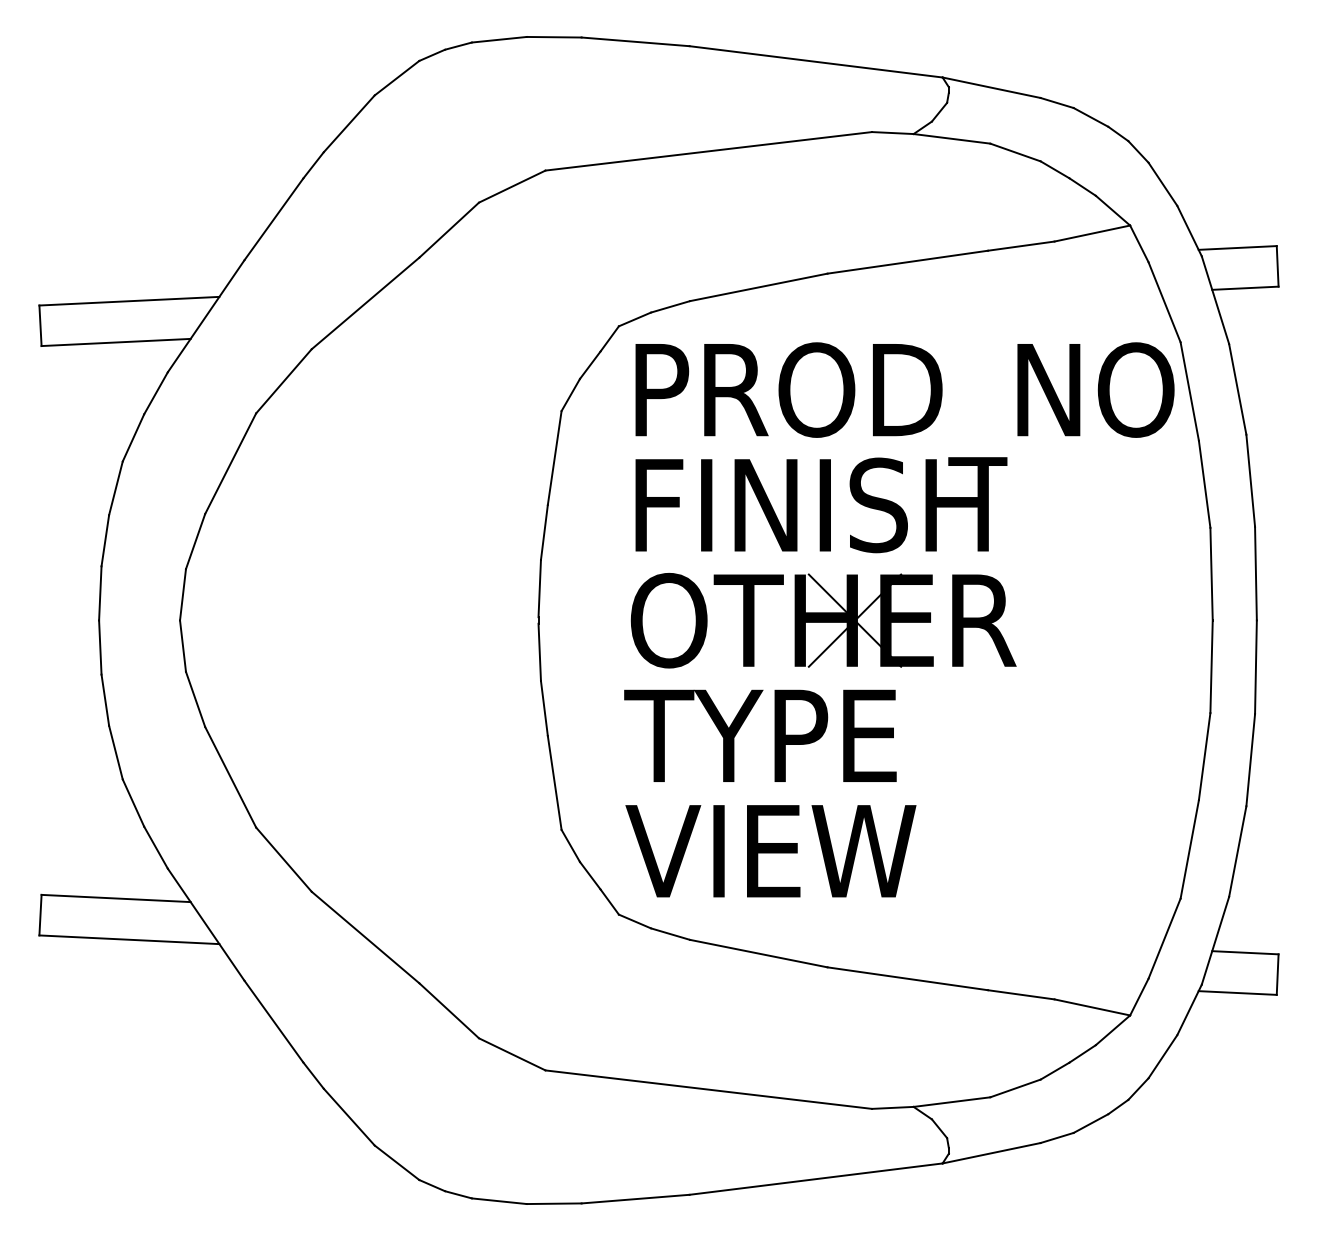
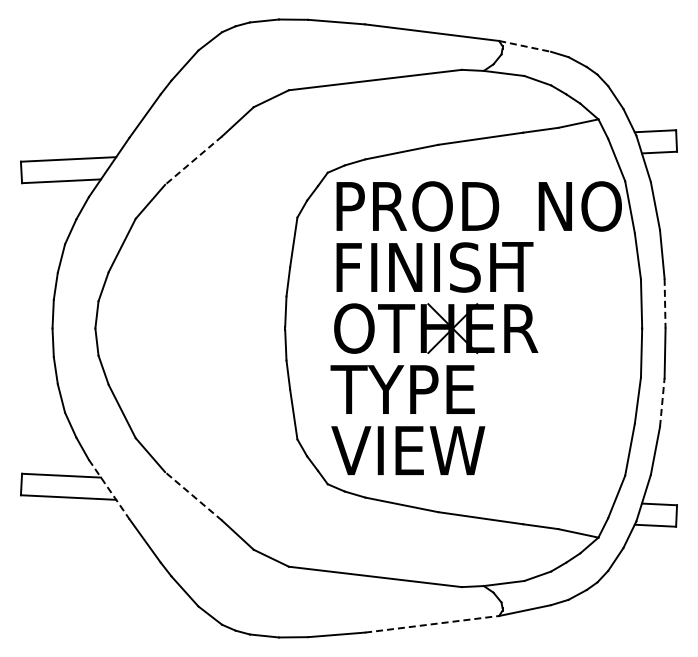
line: (992, 87) -> (525, 46), solid -> dashed
line: (365, 303) -> (193, 160), solid -> dashed
line: (1256, 573) -> (665, 303), solid -> dashed
line: (1251, 758) -> (662, 401), solid -> dashed
line: (206, 924) -> (109, 489), solid -> dashed
line: (365, 937) -> (193, 496), solid -> dashed
line: (816, 1179) -> (432, 624), solid -> dashed

